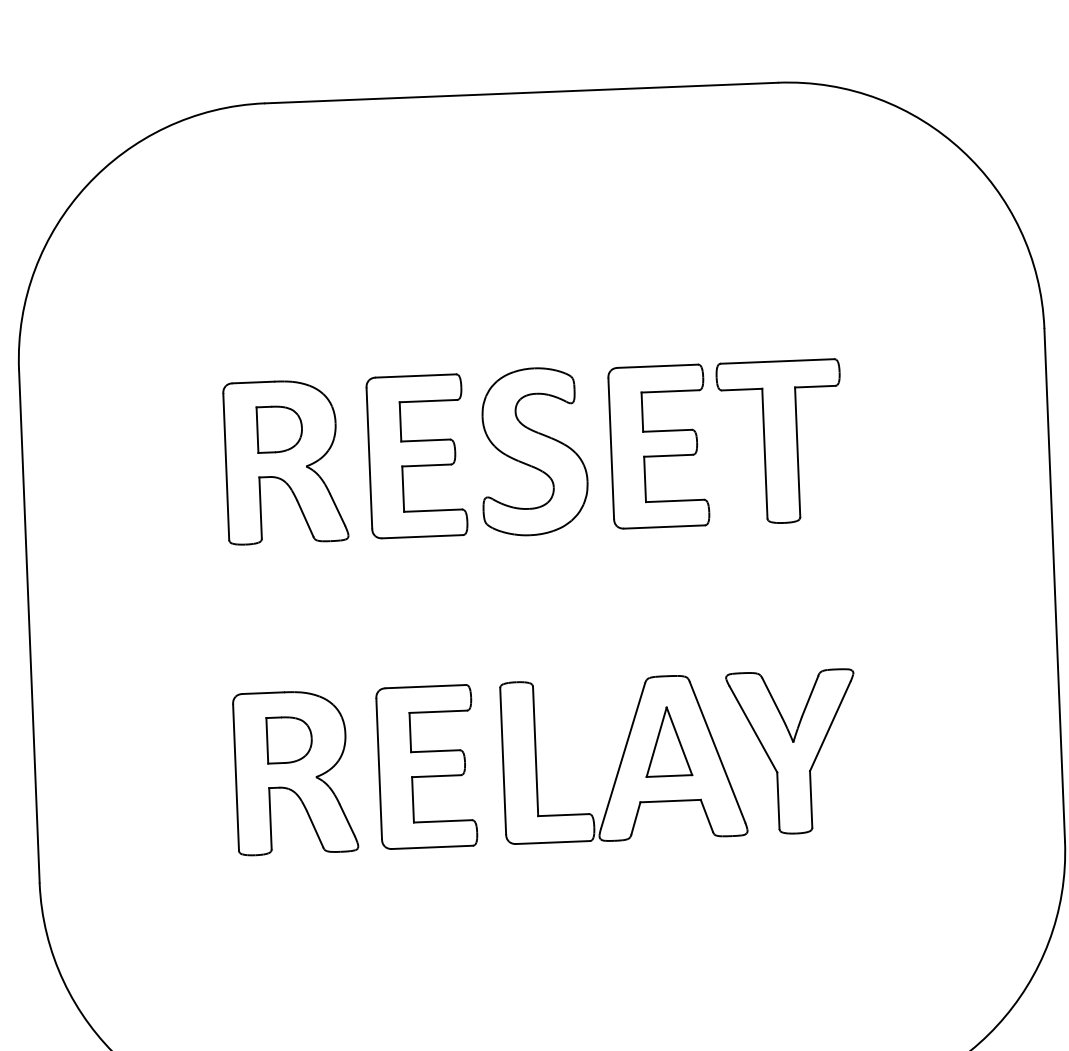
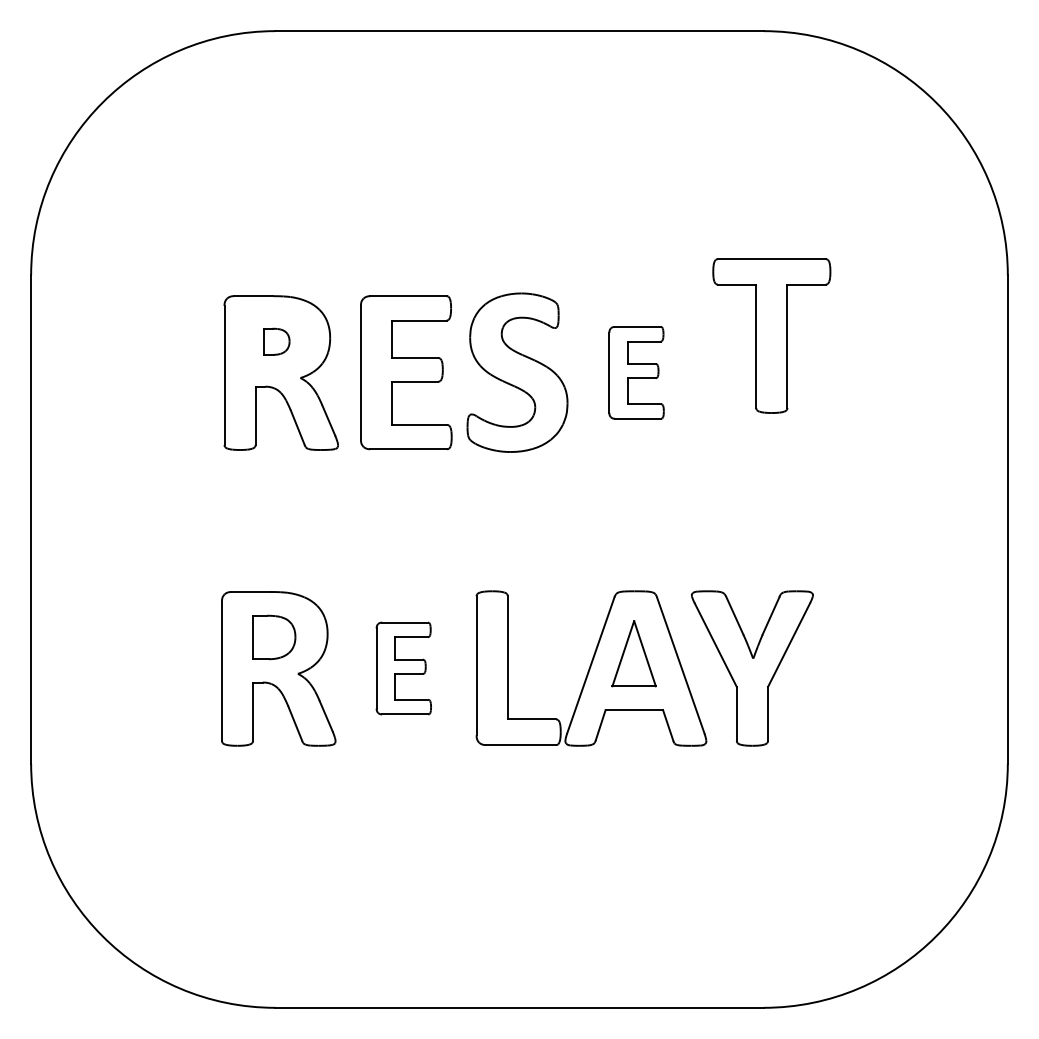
part: (279, 429) -> (276, 341), size x0.6
part: (780, 441) -> (771, 335), moved
part: (658, 446) -> (636, 372), size x0.6
part: (426, 767) -> (403, 668), size x0.6

